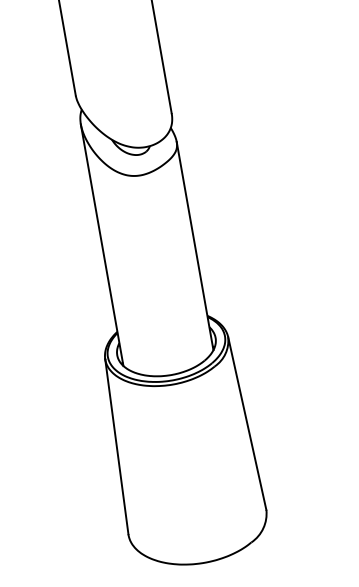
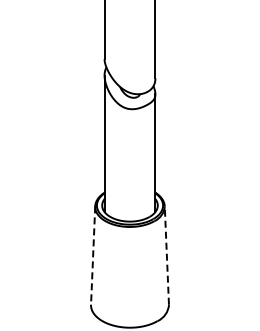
line: (246, 423) -> (166, 255), solid -> dashed
line: (117, 448) -> (93, 256), solid -> dashed

